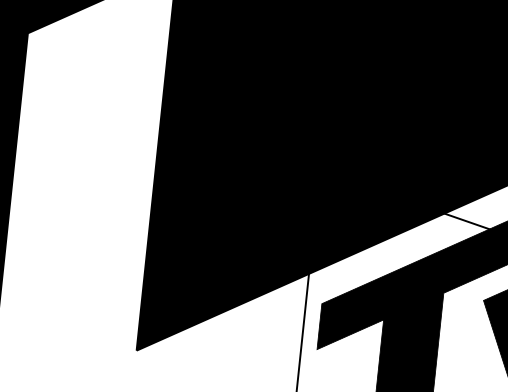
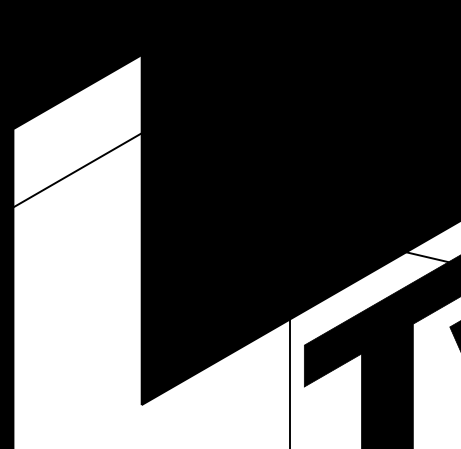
hatch: (89, 86) -> (74, 171), added

